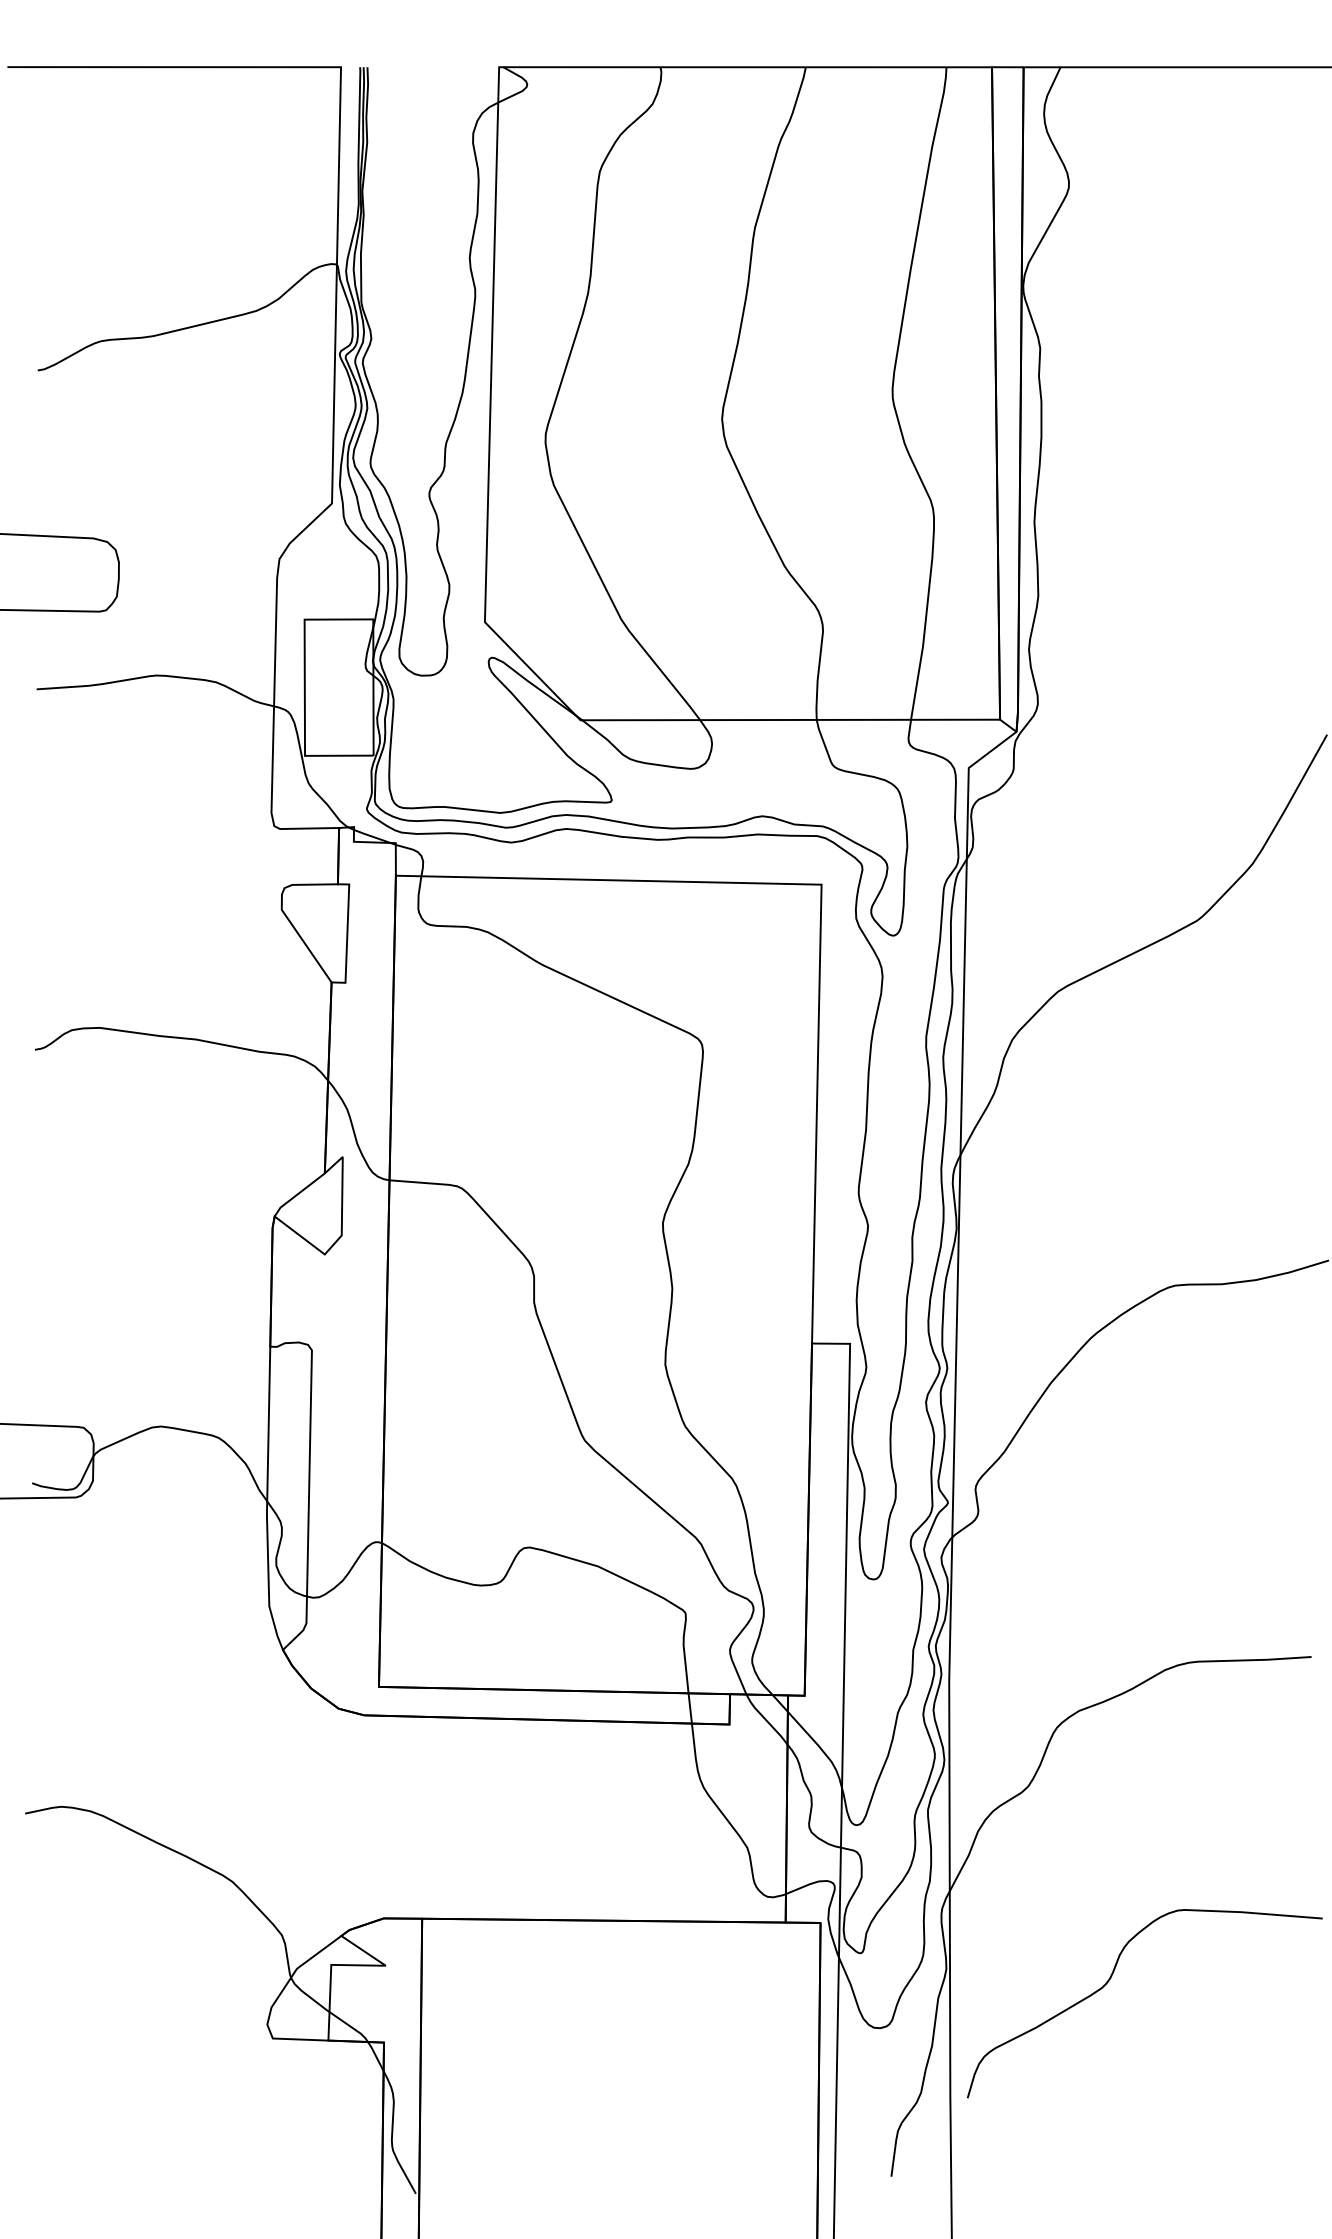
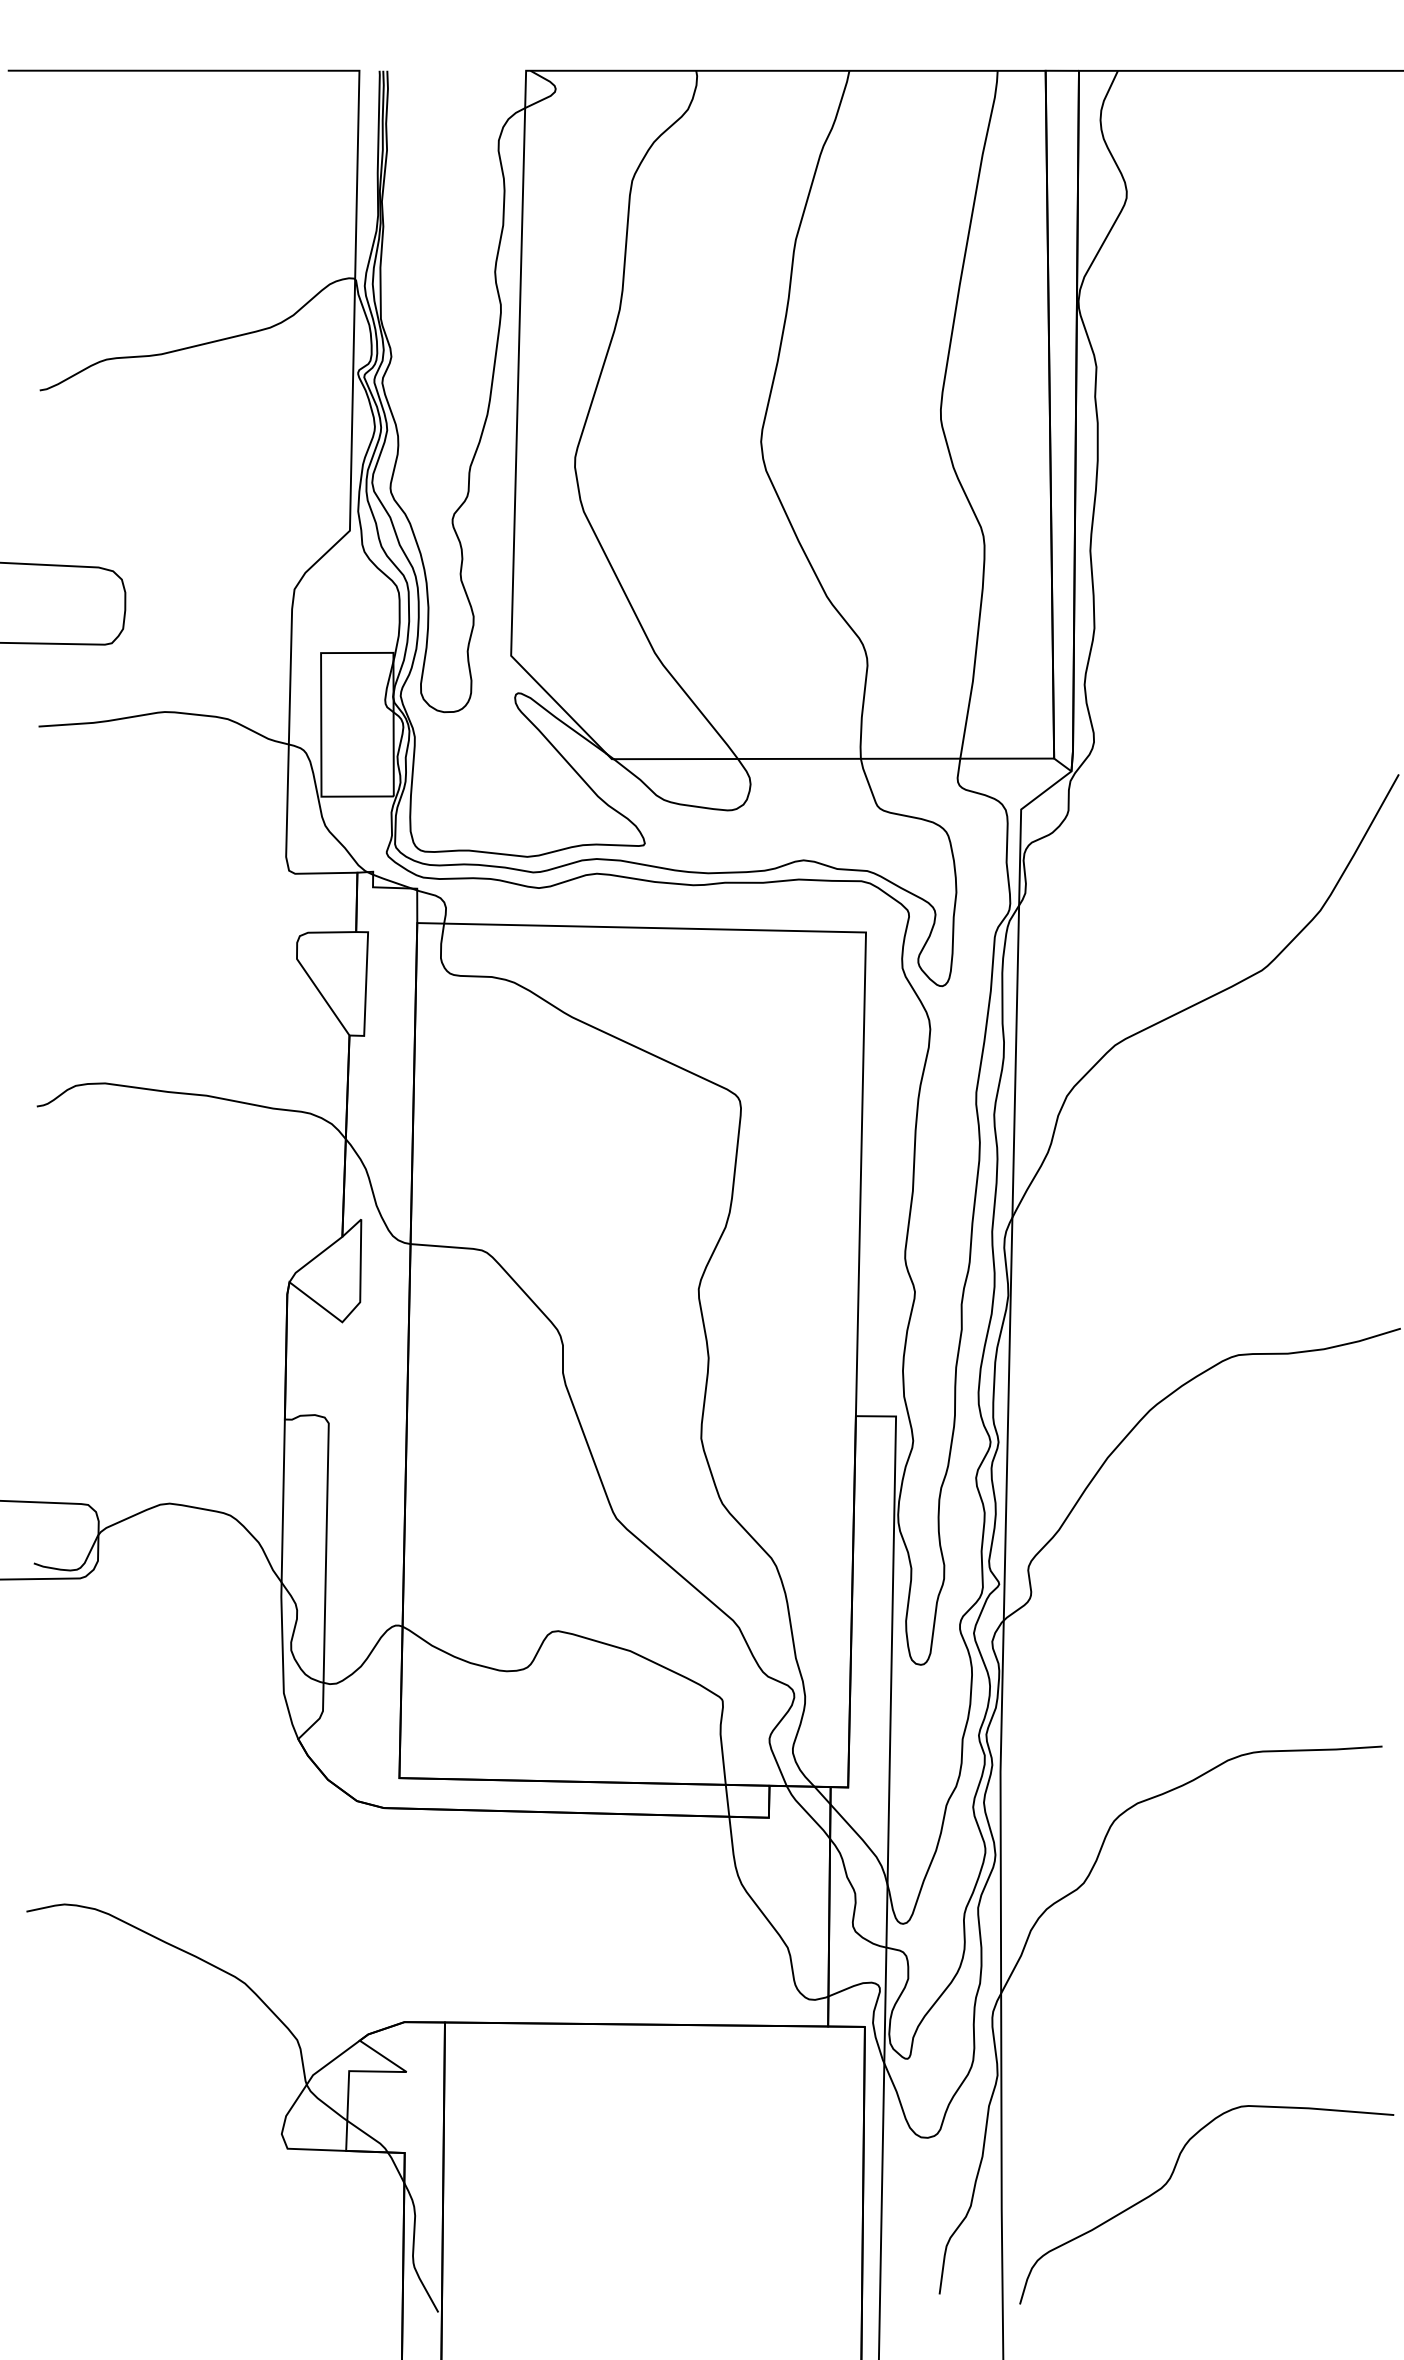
curve: (1109, 1981) -> (1169, 2181), moved

